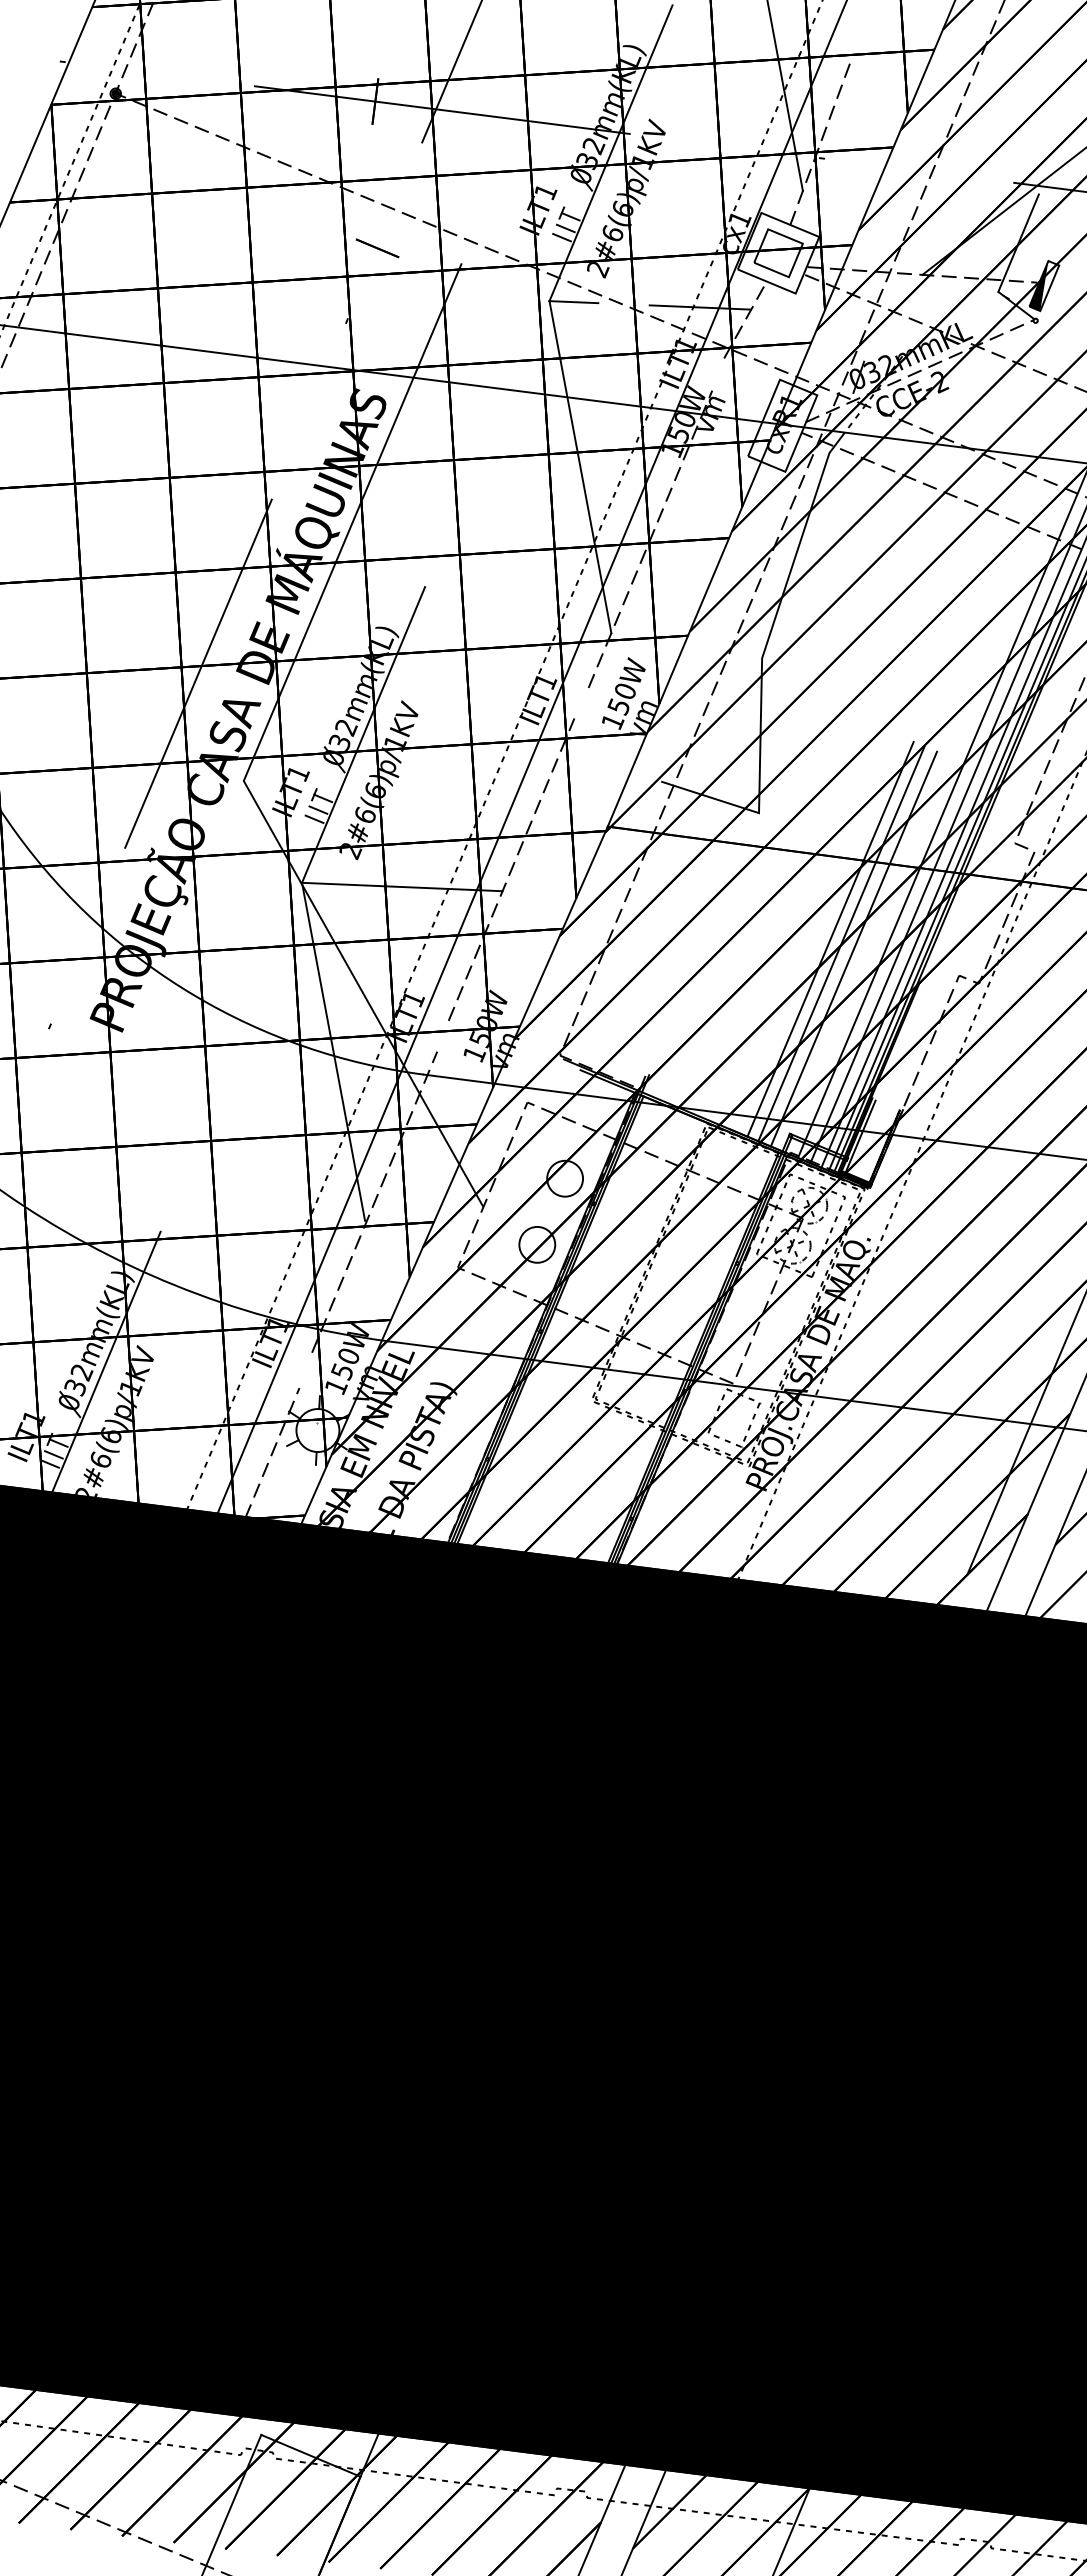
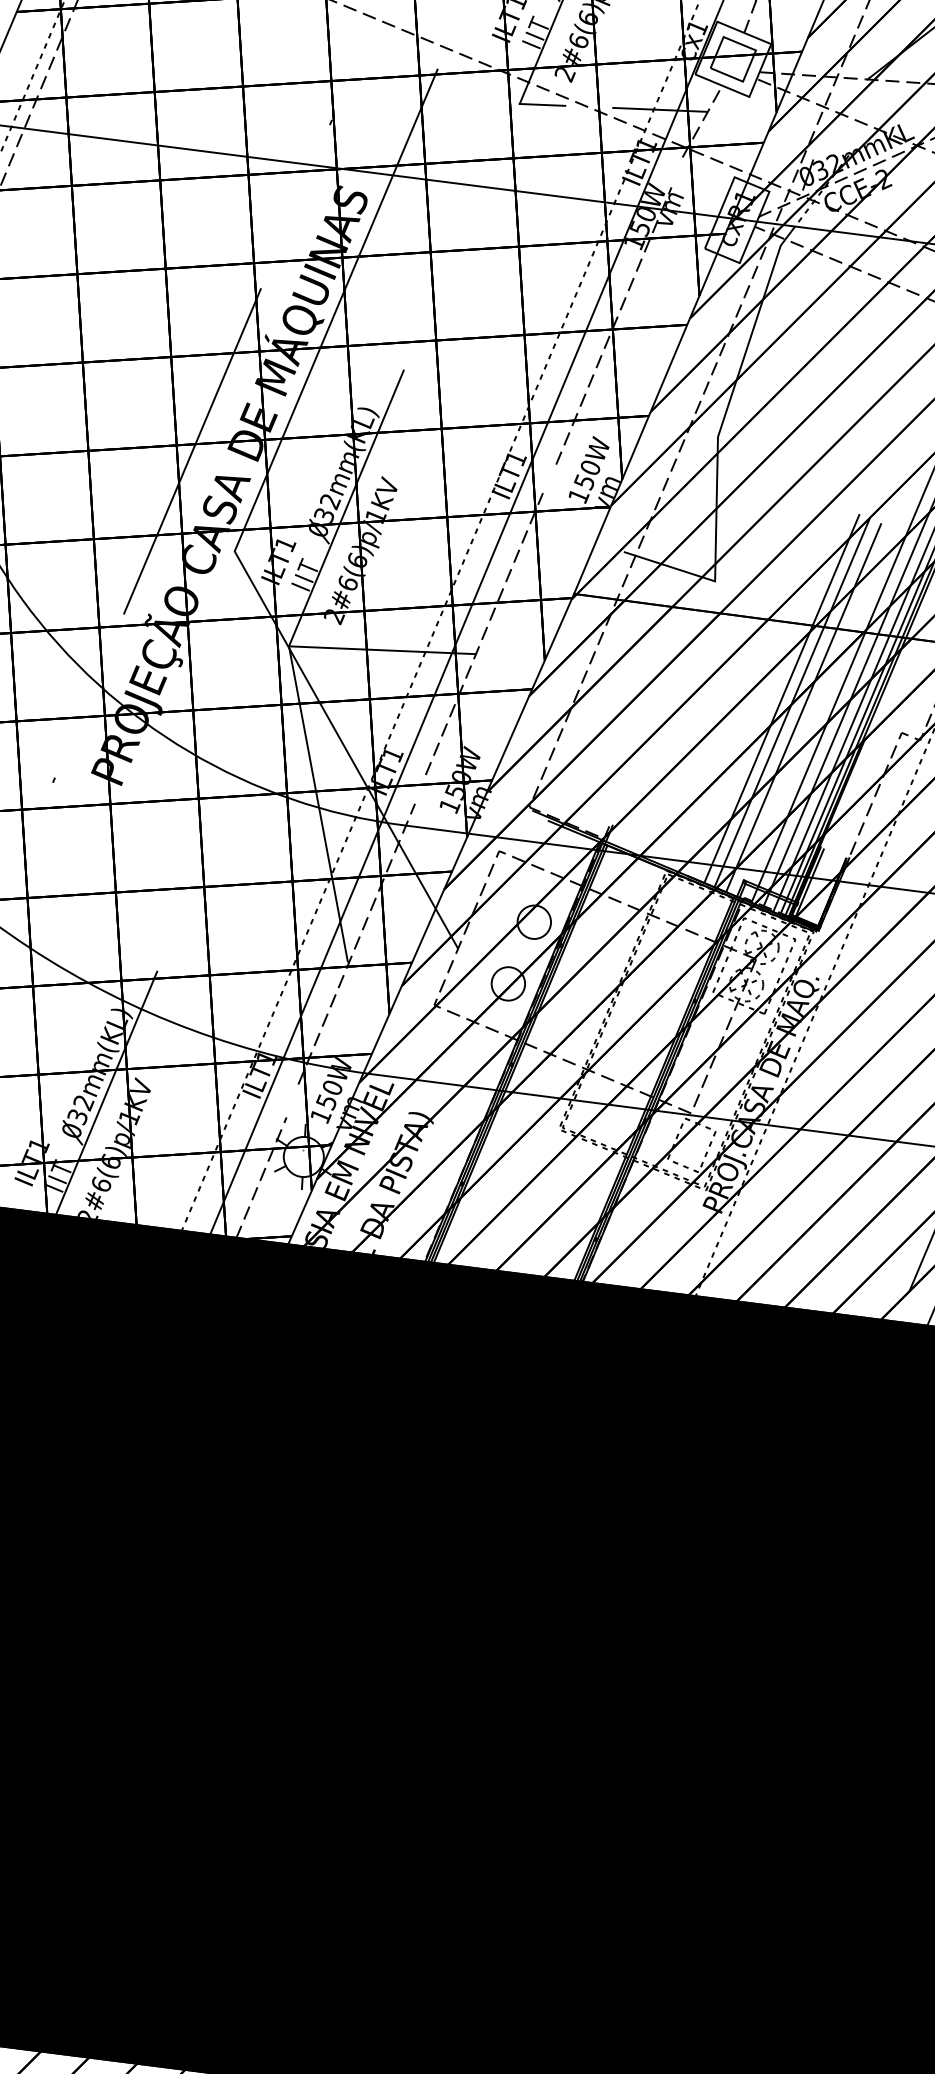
line: (377, 248) -> (359, 54), removed
line: (580, 467) -> (548, 259), removed

